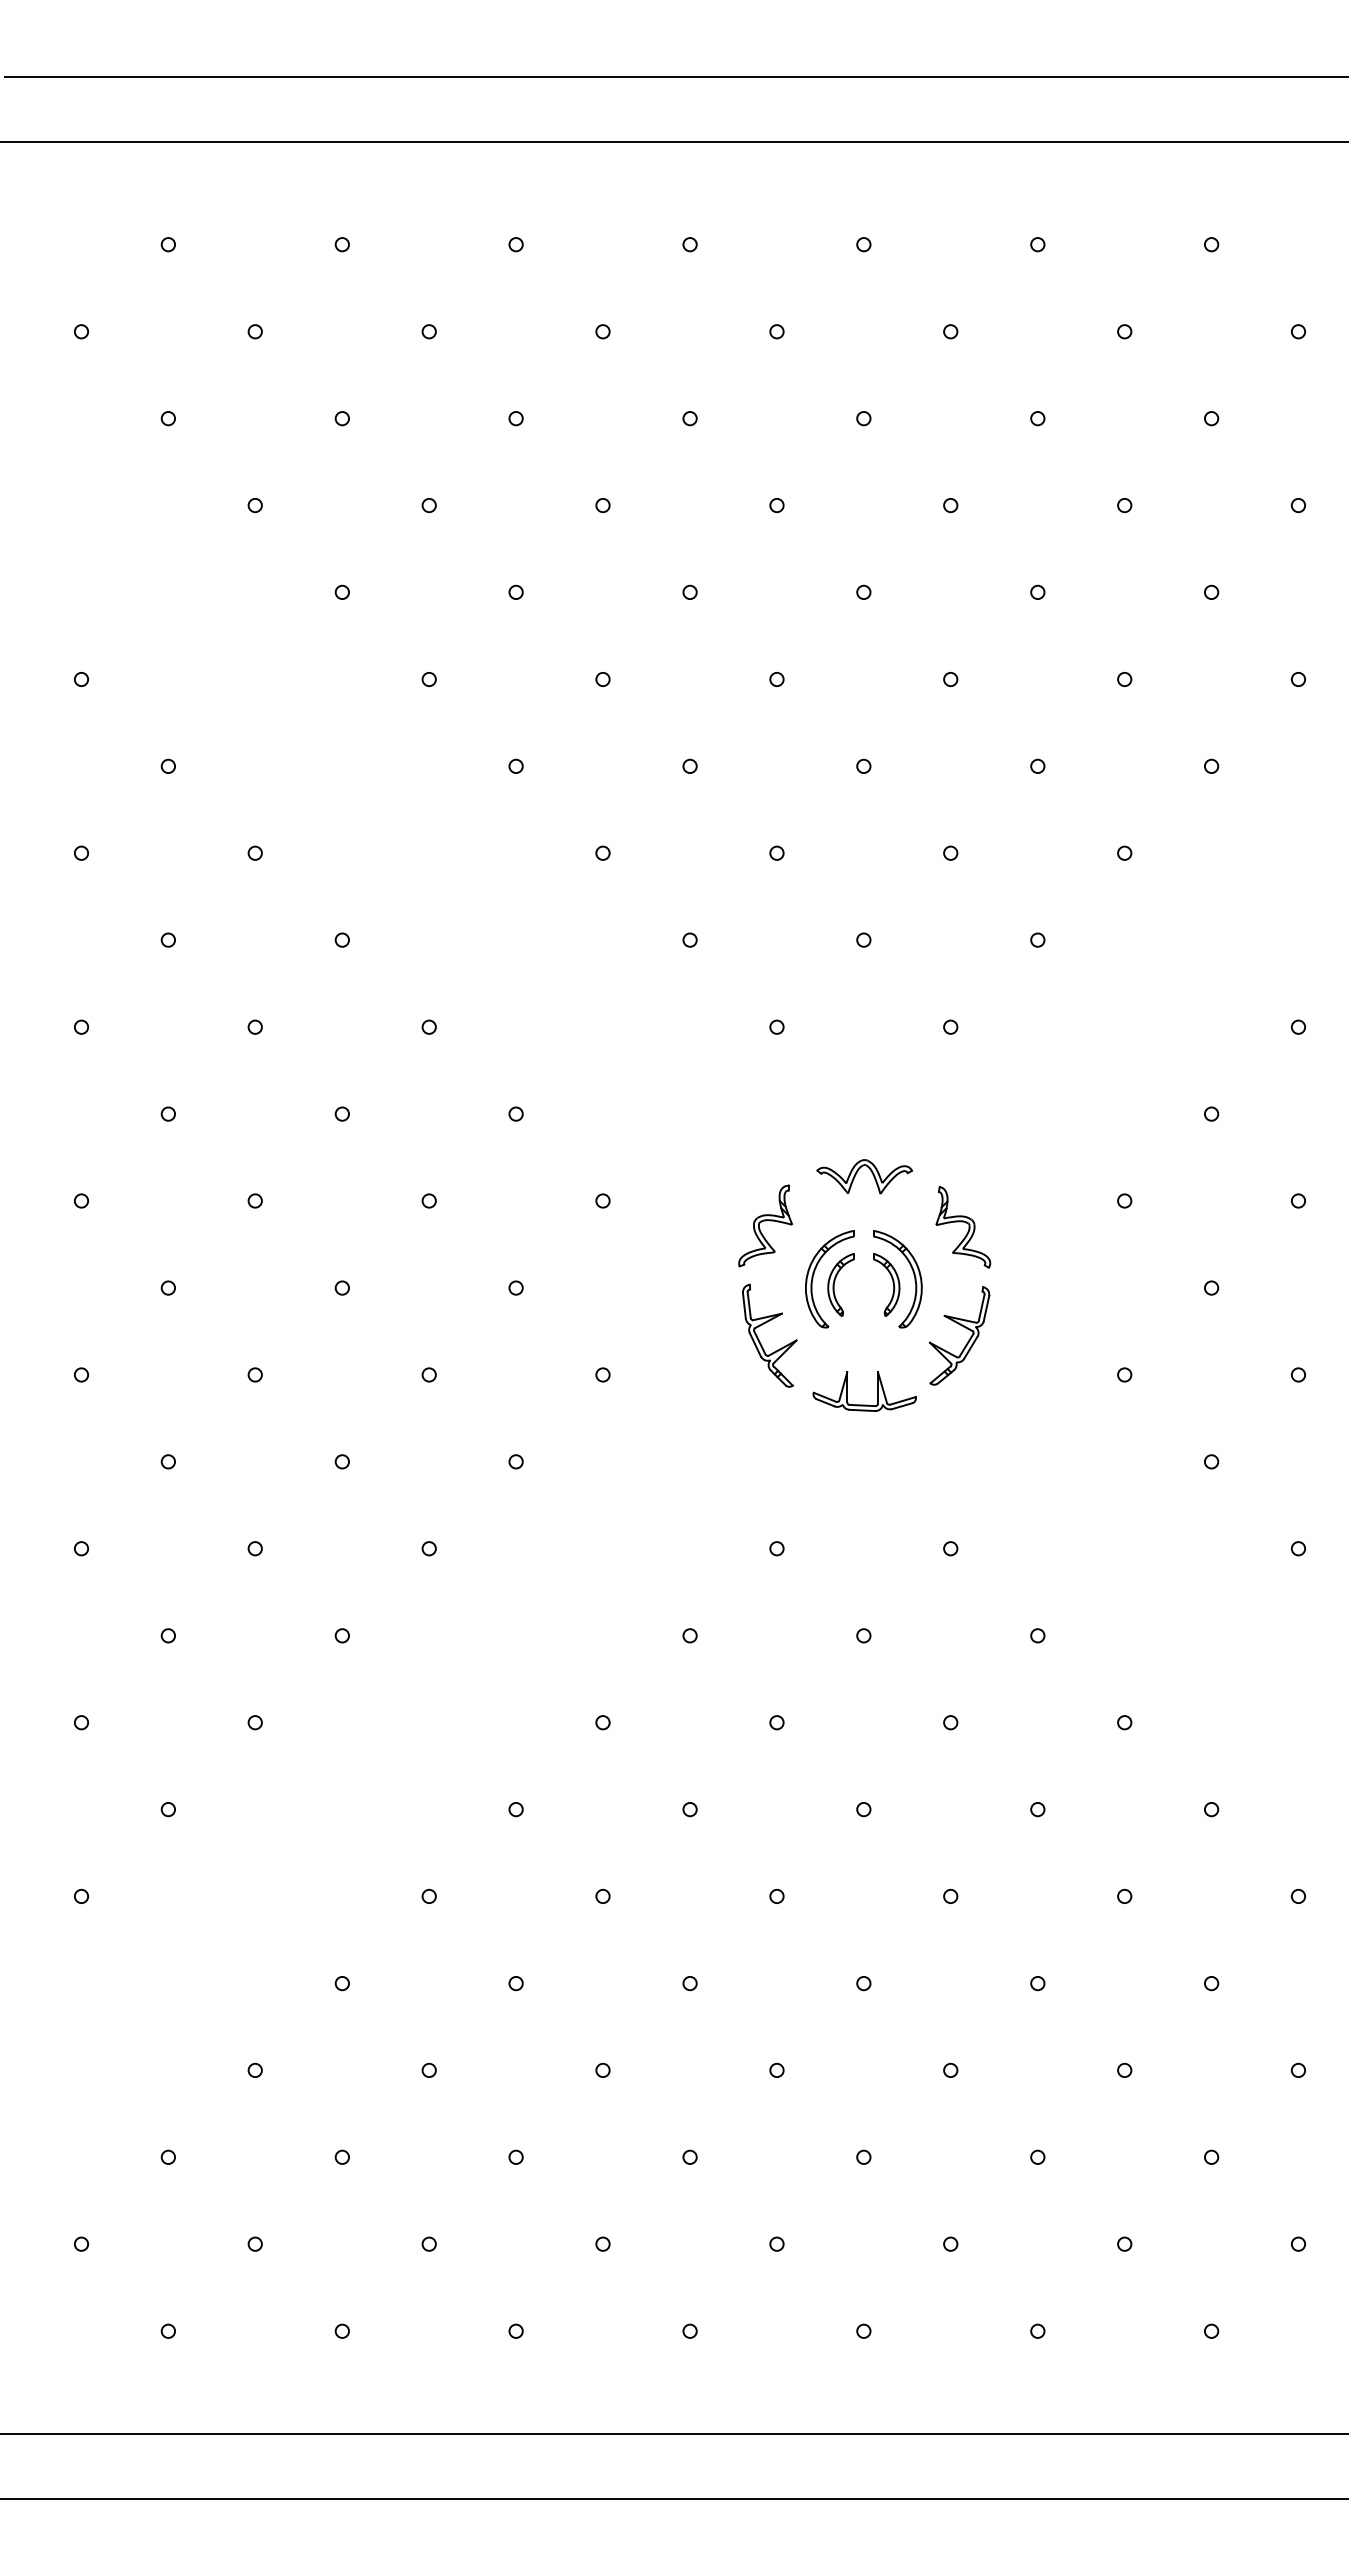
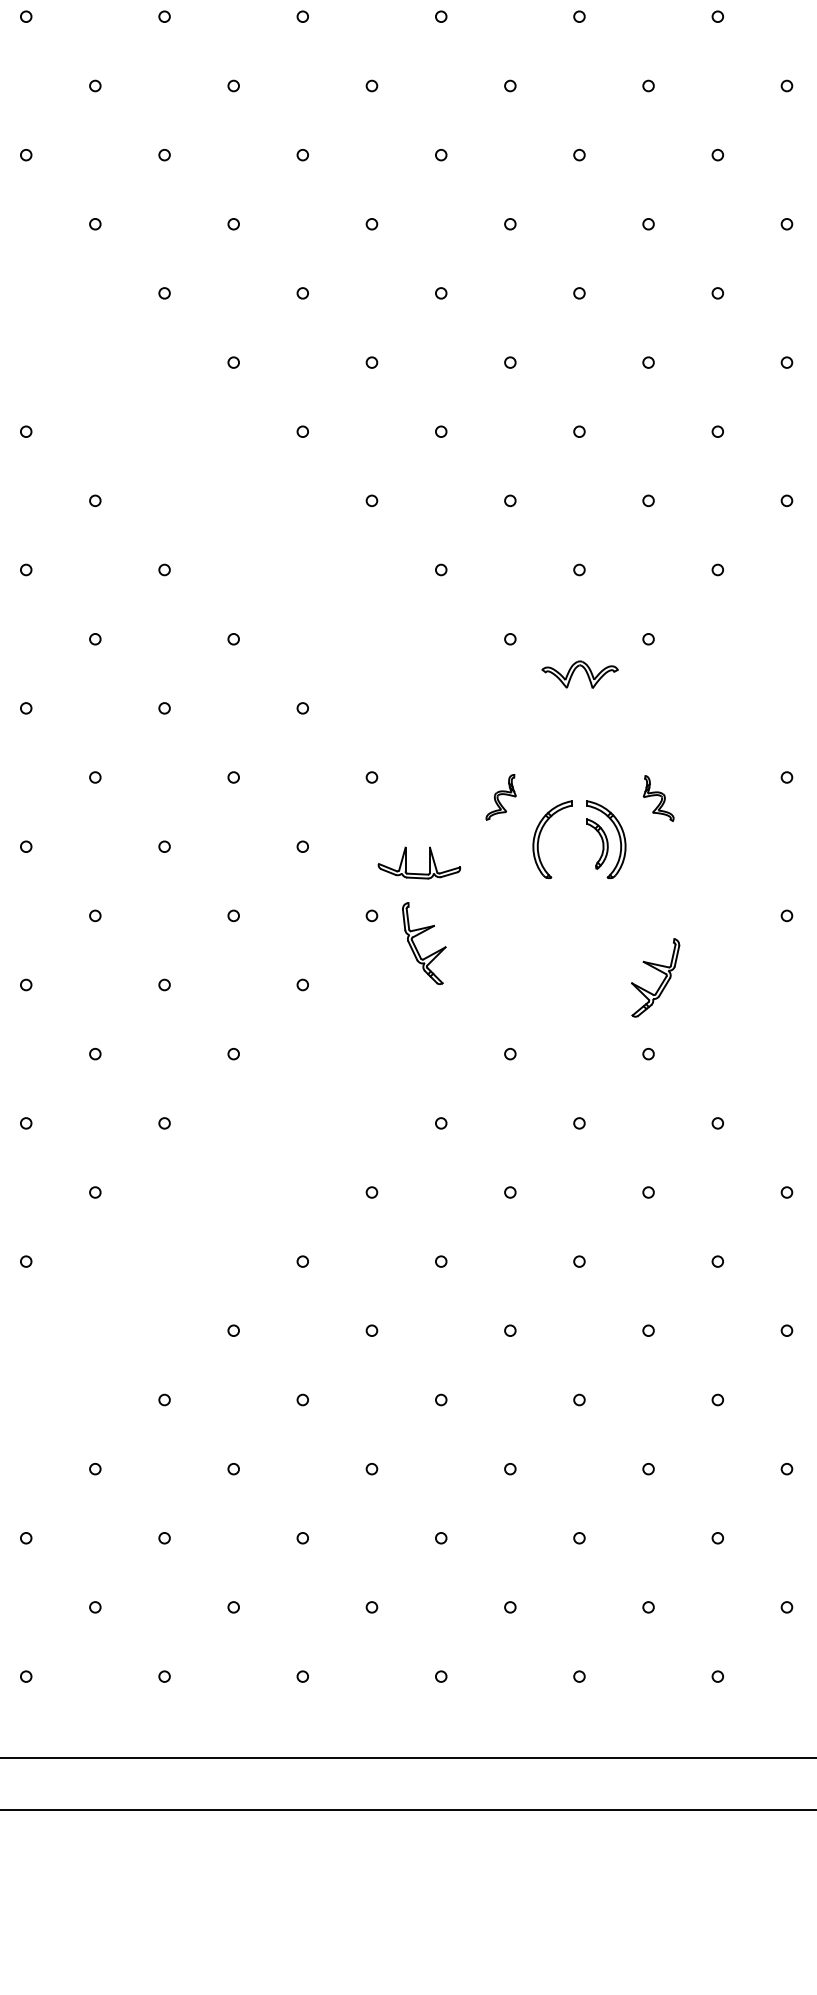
part: (858, 1171) -> (575, 670), moved
part: (765, 1225) -> (501, 796), size x0.7
part: (963, 1227) -> (658, 798), size x0.7
part: (840, 1284) -> (560, 843), removed
part: (963, 1327) -> (658, 971), moved
part: (759, 1339) -> (416, 946), moved
part: (877, 1391) -> (429, 863), moved

